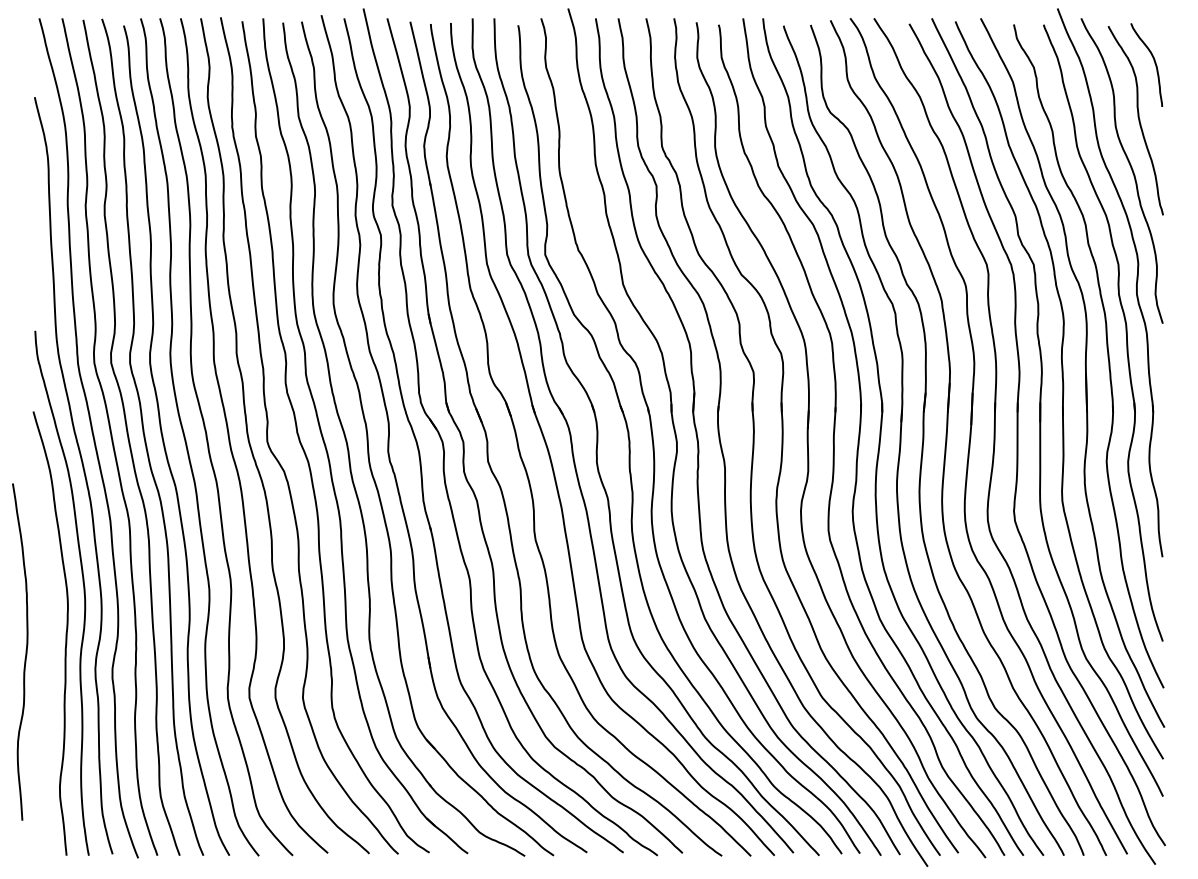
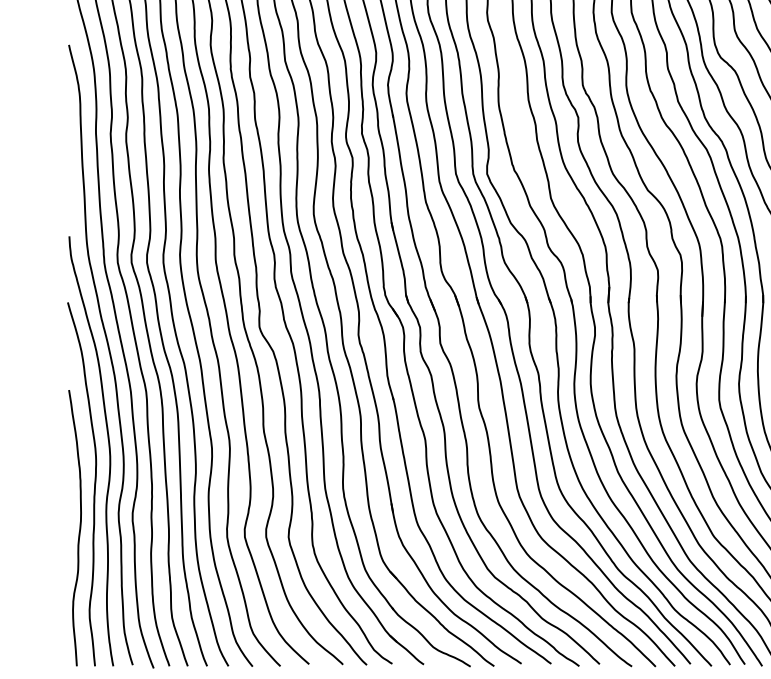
curve: (25, 651) -> (79, 527), moved

